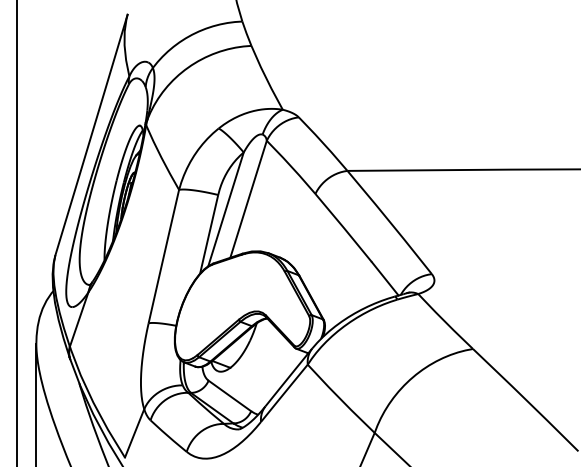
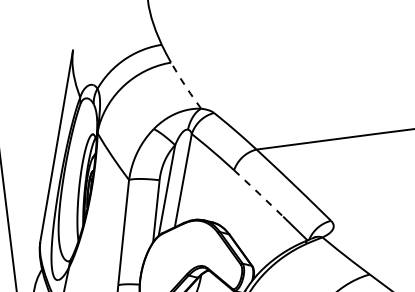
line: (266, 77) -> (185, 85), solid -> dashed
line: (343, 227) -> (258, 193), solid -> dashed

